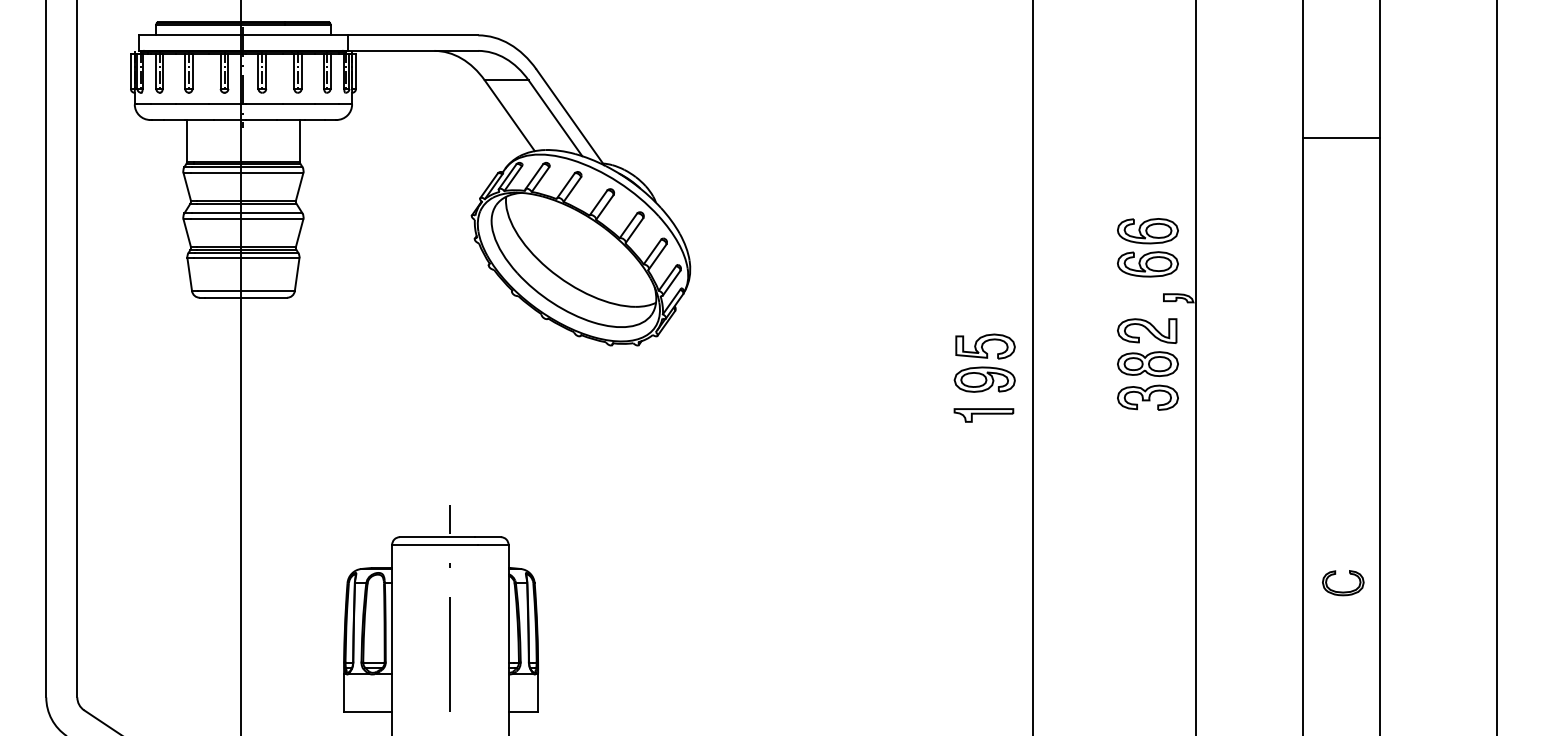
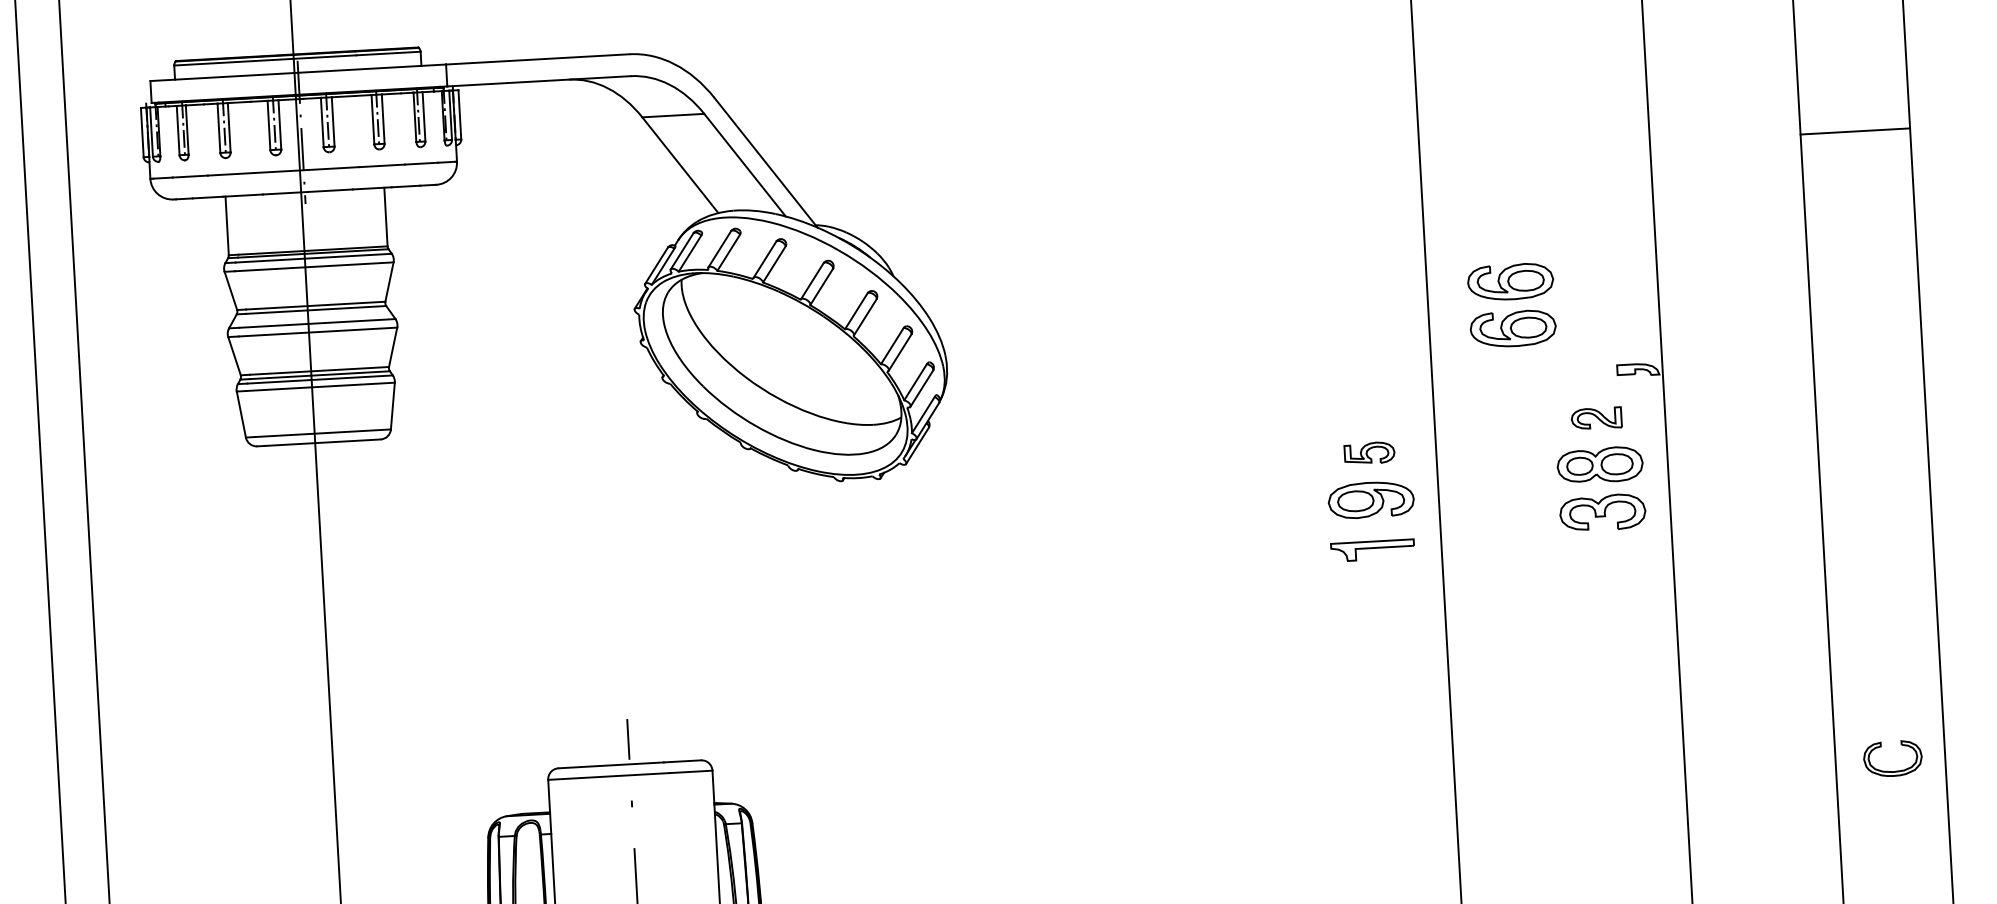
part: (1147, 247) -> (1511, 305), moved
part: (1147, 330) -> (1596, 417), size x0.6
part: (985, 346) -> (1369, 453), size x0.6

